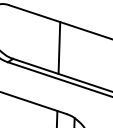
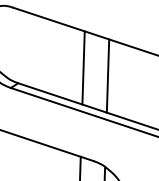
line: (76, 53) -> (107, 75), added

